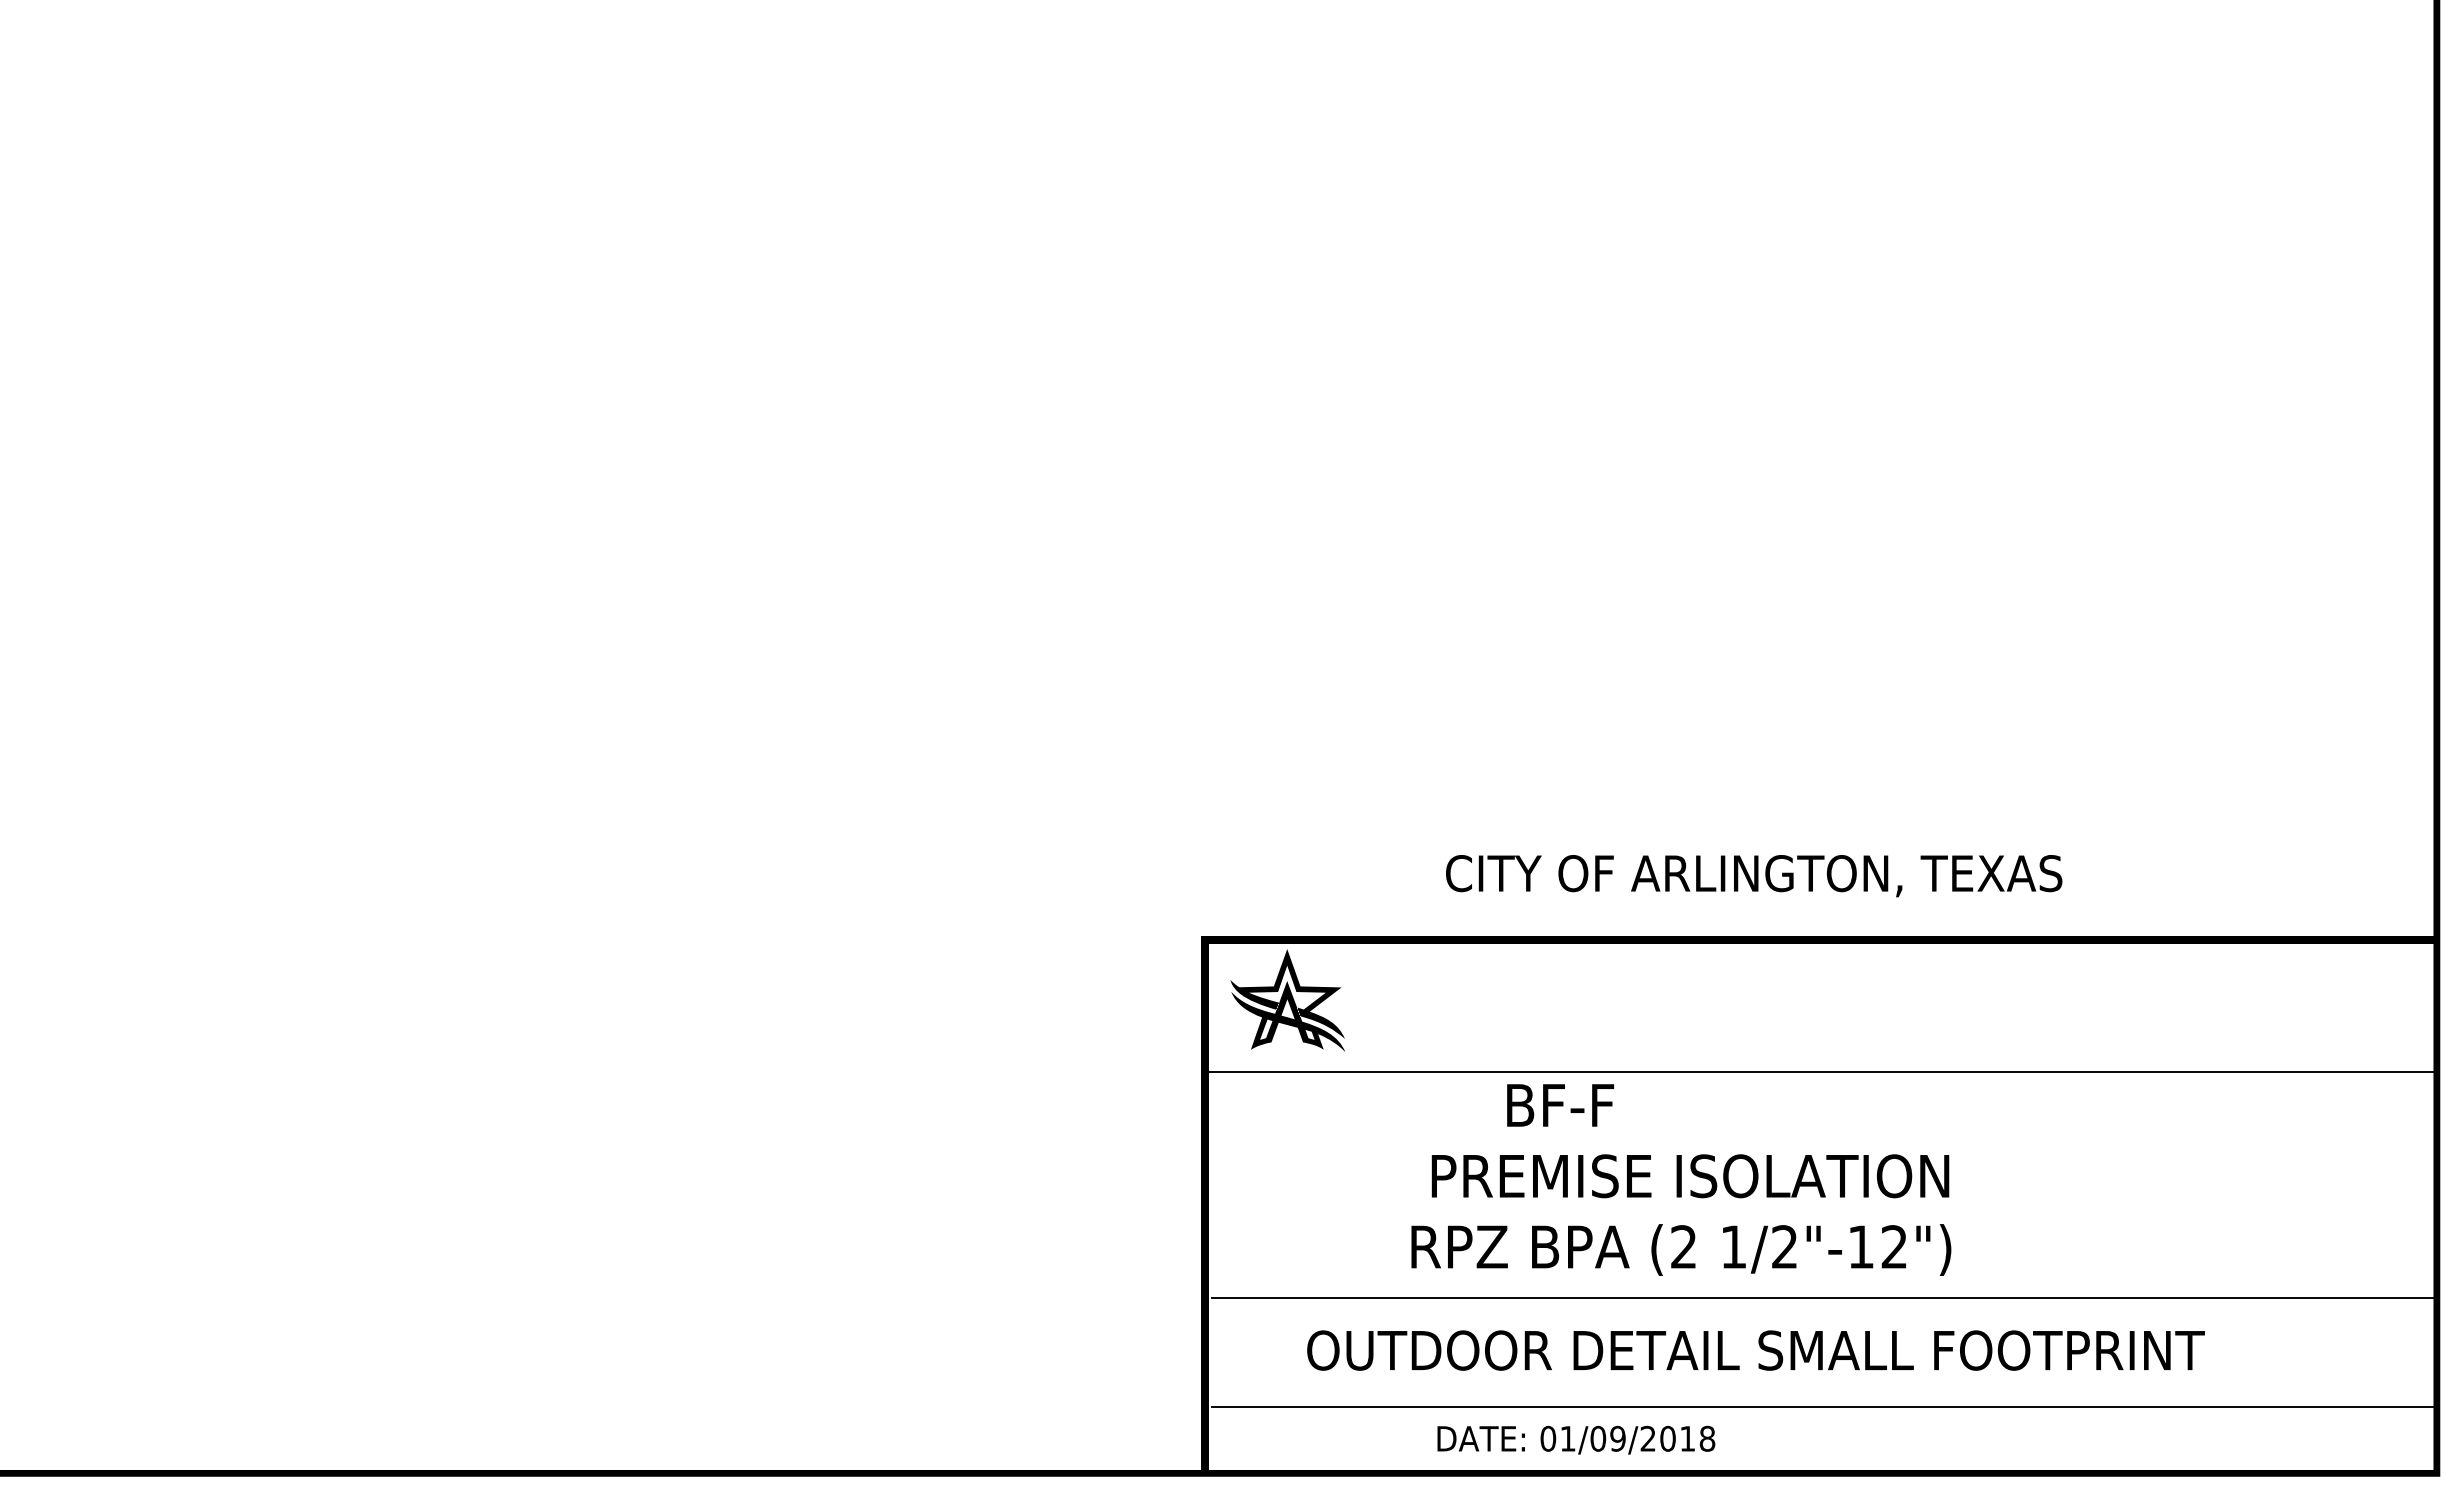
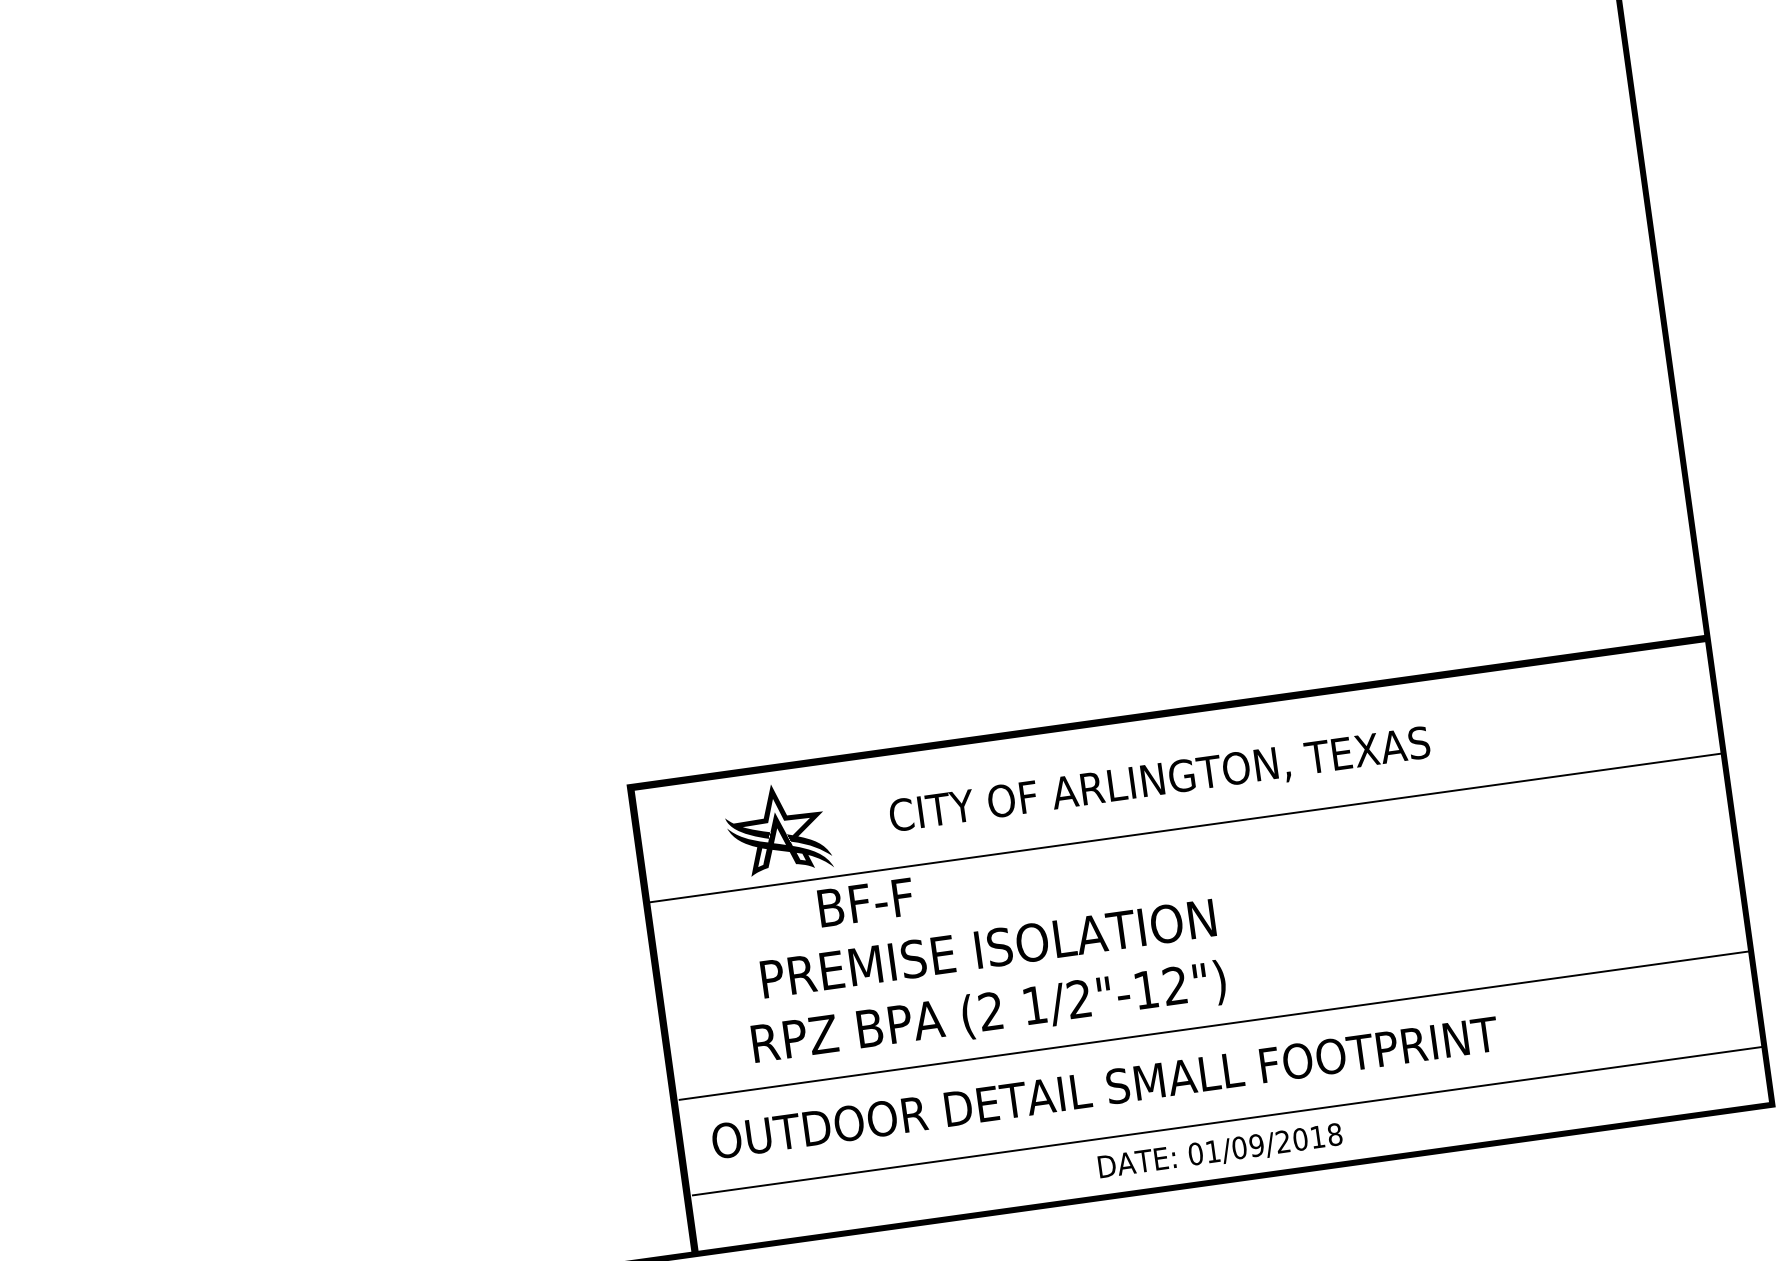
text: (1754, 876) -> (1160, 781), moved
part: (1287, 1000) -> (777, 829), moved
text: (1681, 1179) -> (980, 952), moved
text: (1755, 1350) -> (1104, 1087), moved
text: (1576, 1439) -> (1220, 1151), moved

